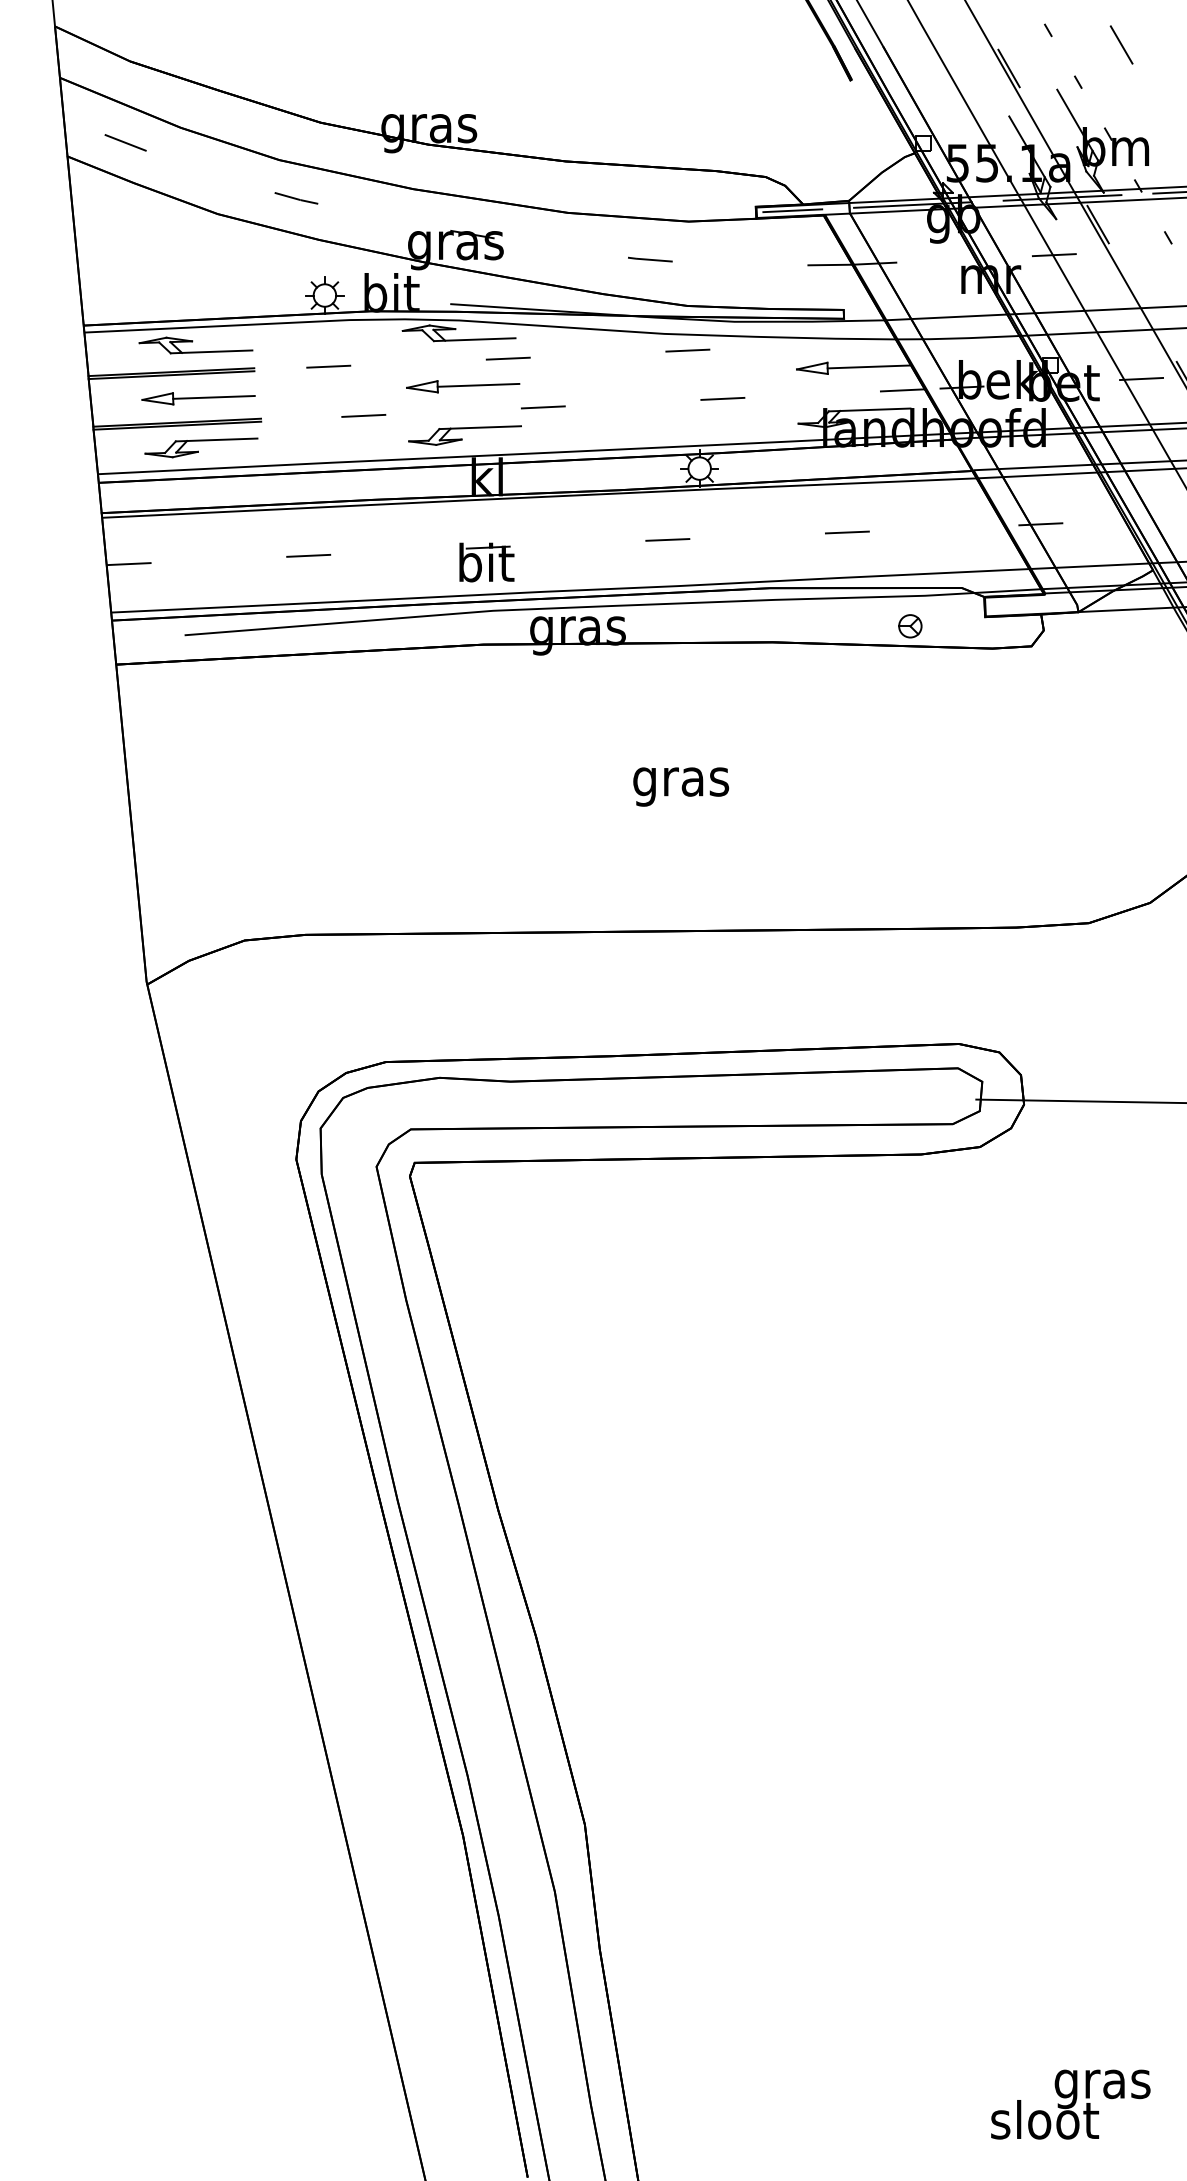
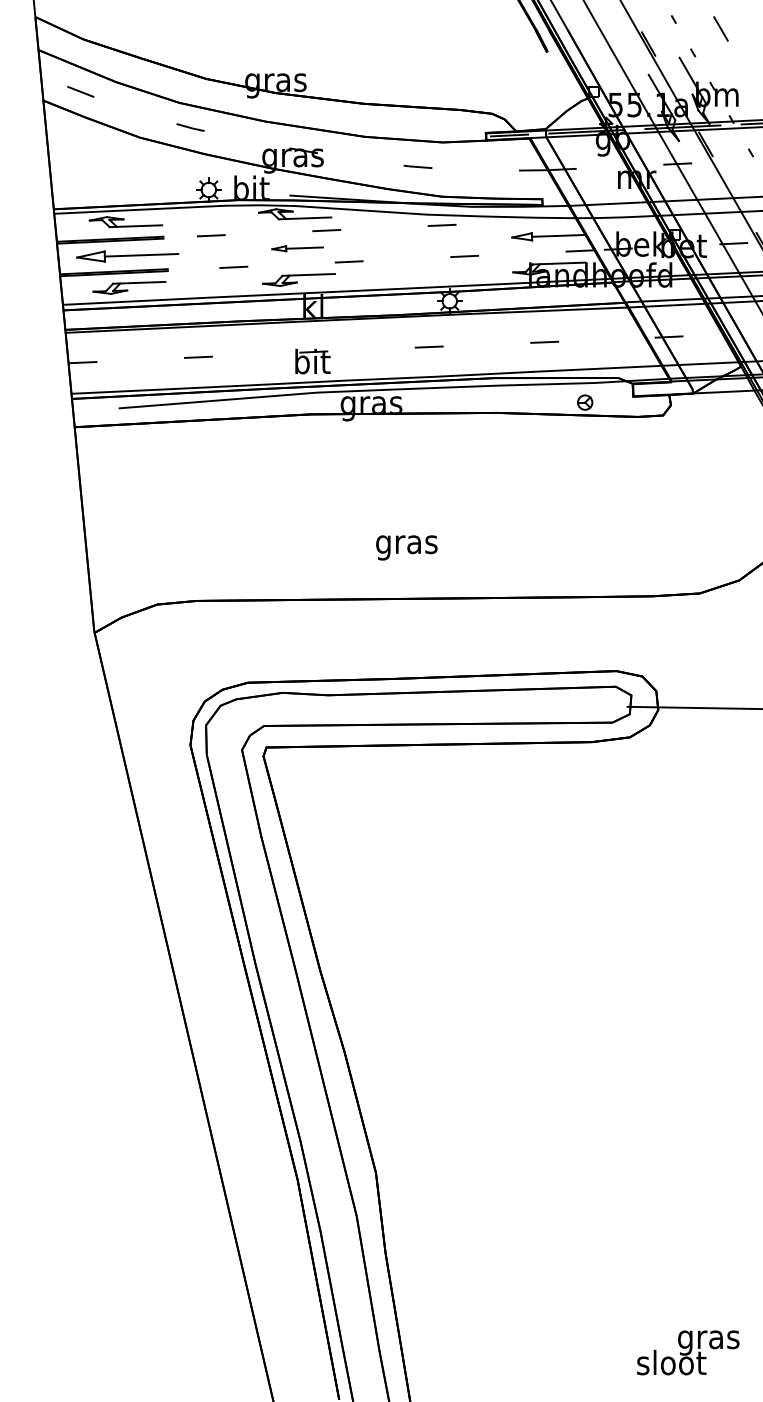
part: (462, 386) -> (297, 248), size x0.7
part: (198, 397) -> (127, 255), size x1.4
text: (680, 786) -> (406, 547), moved

